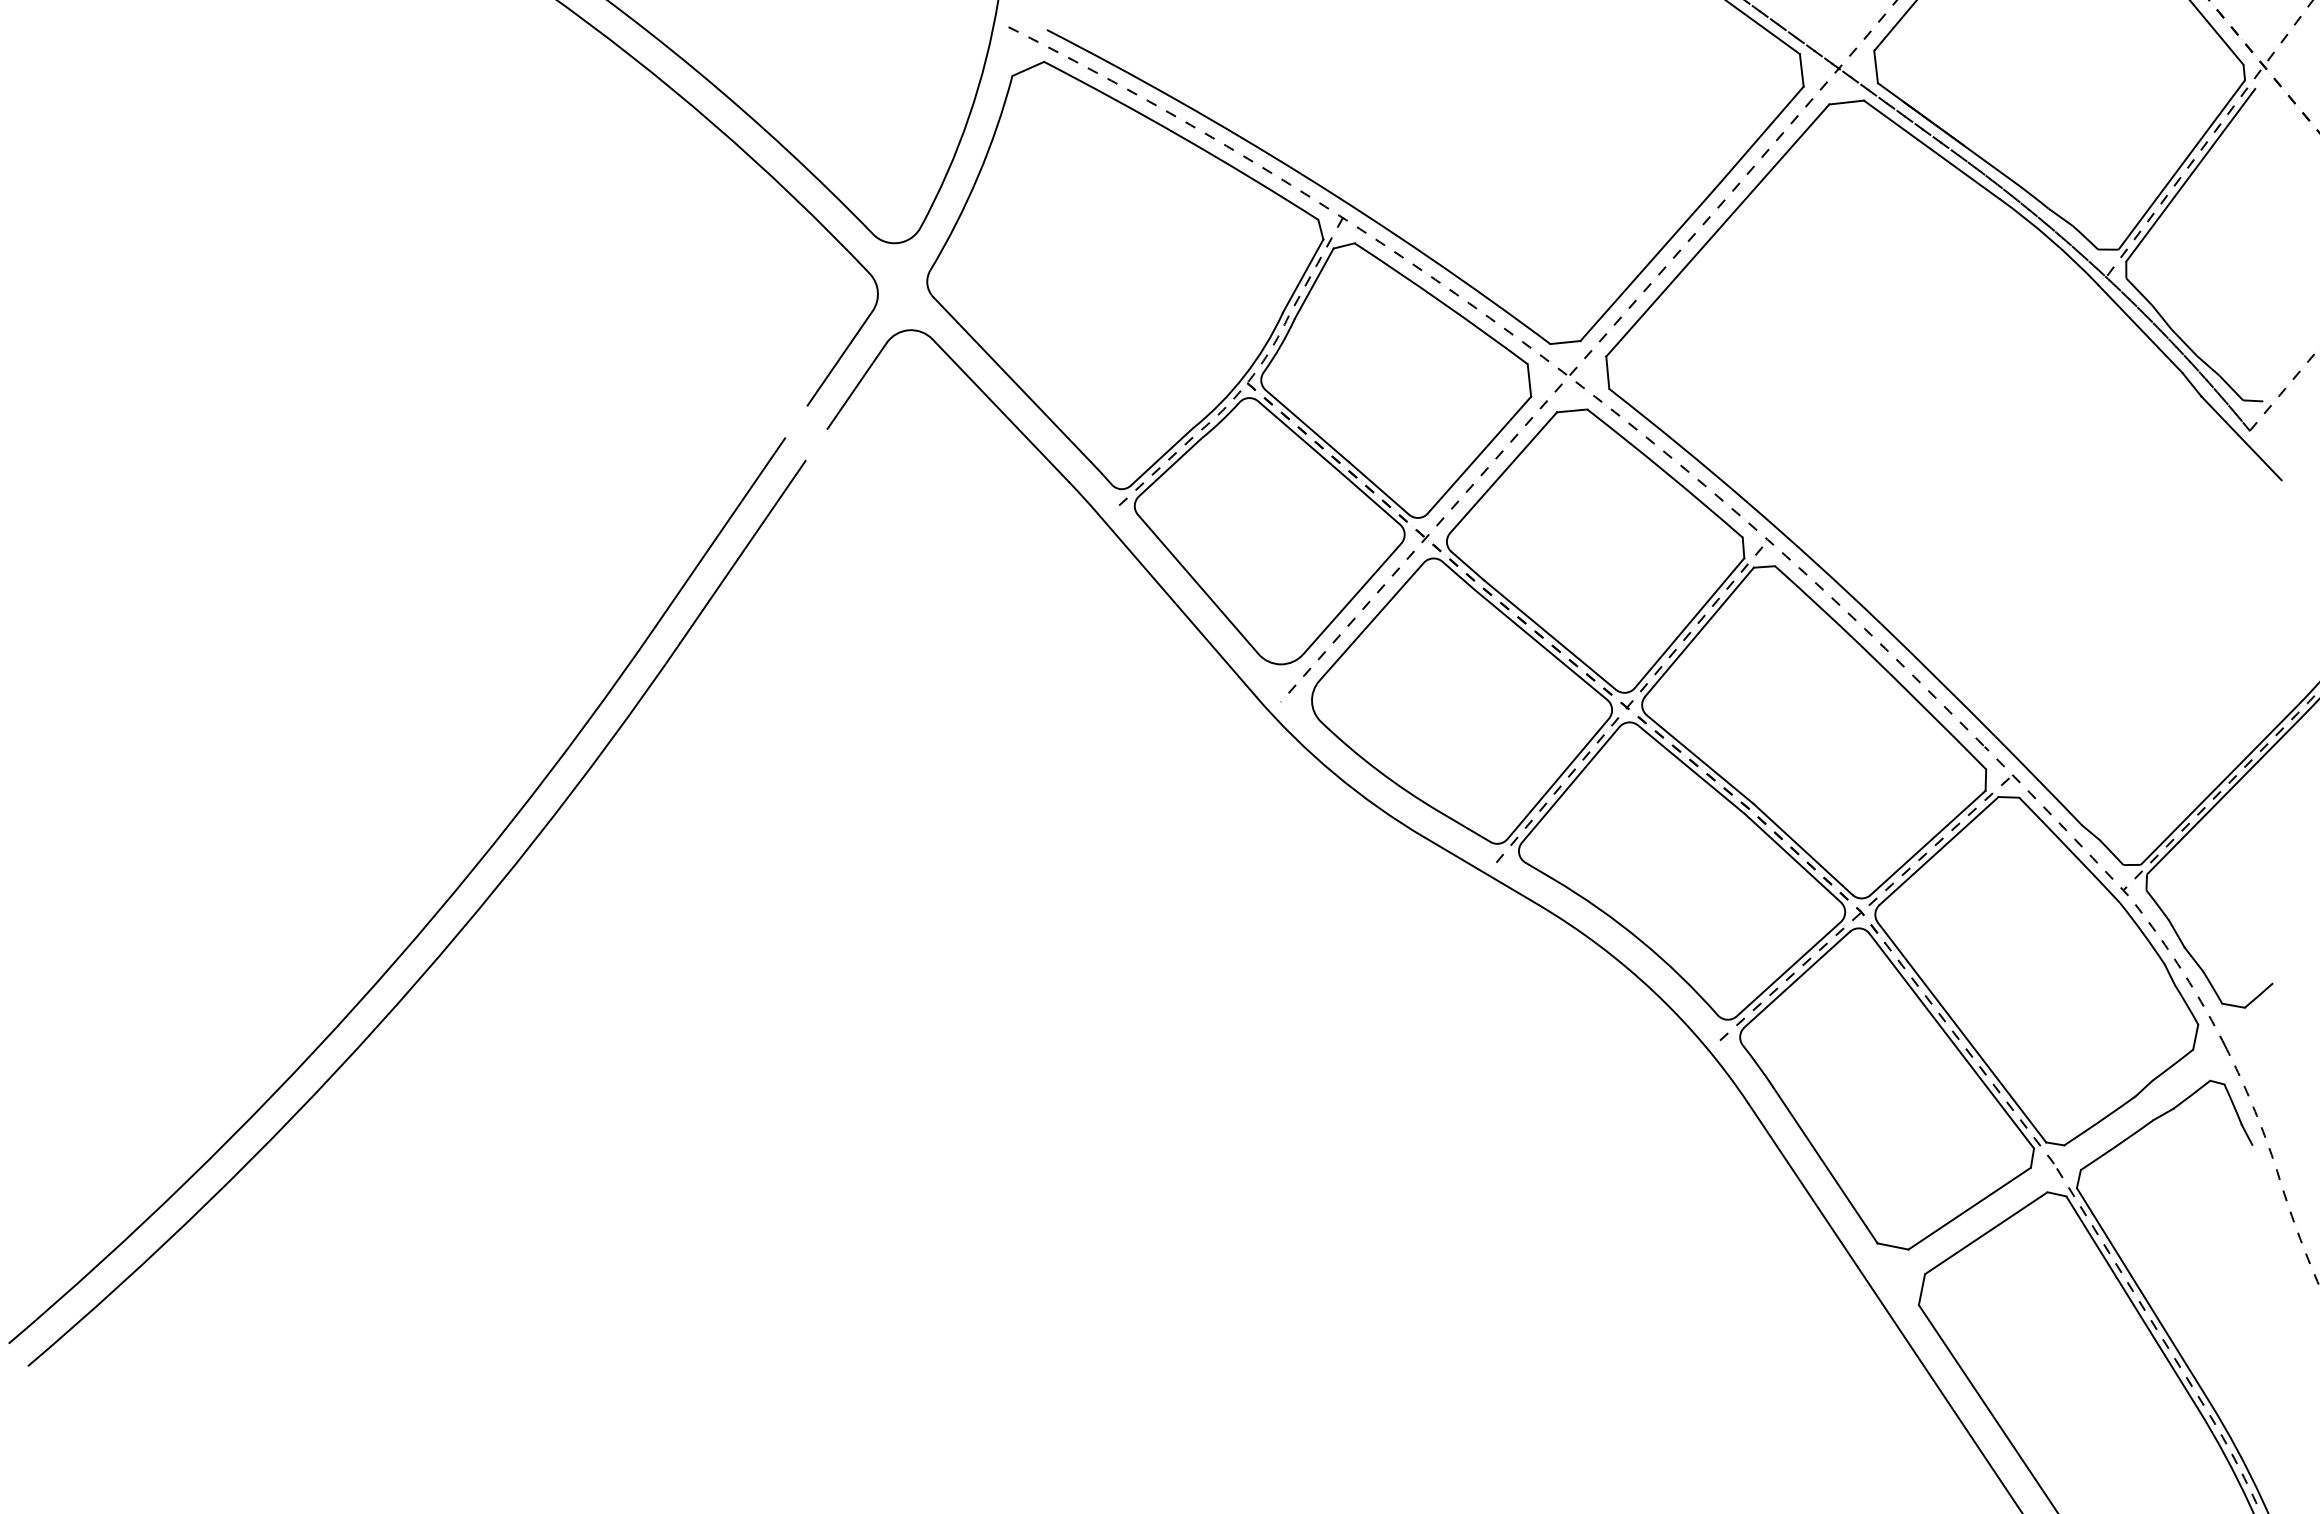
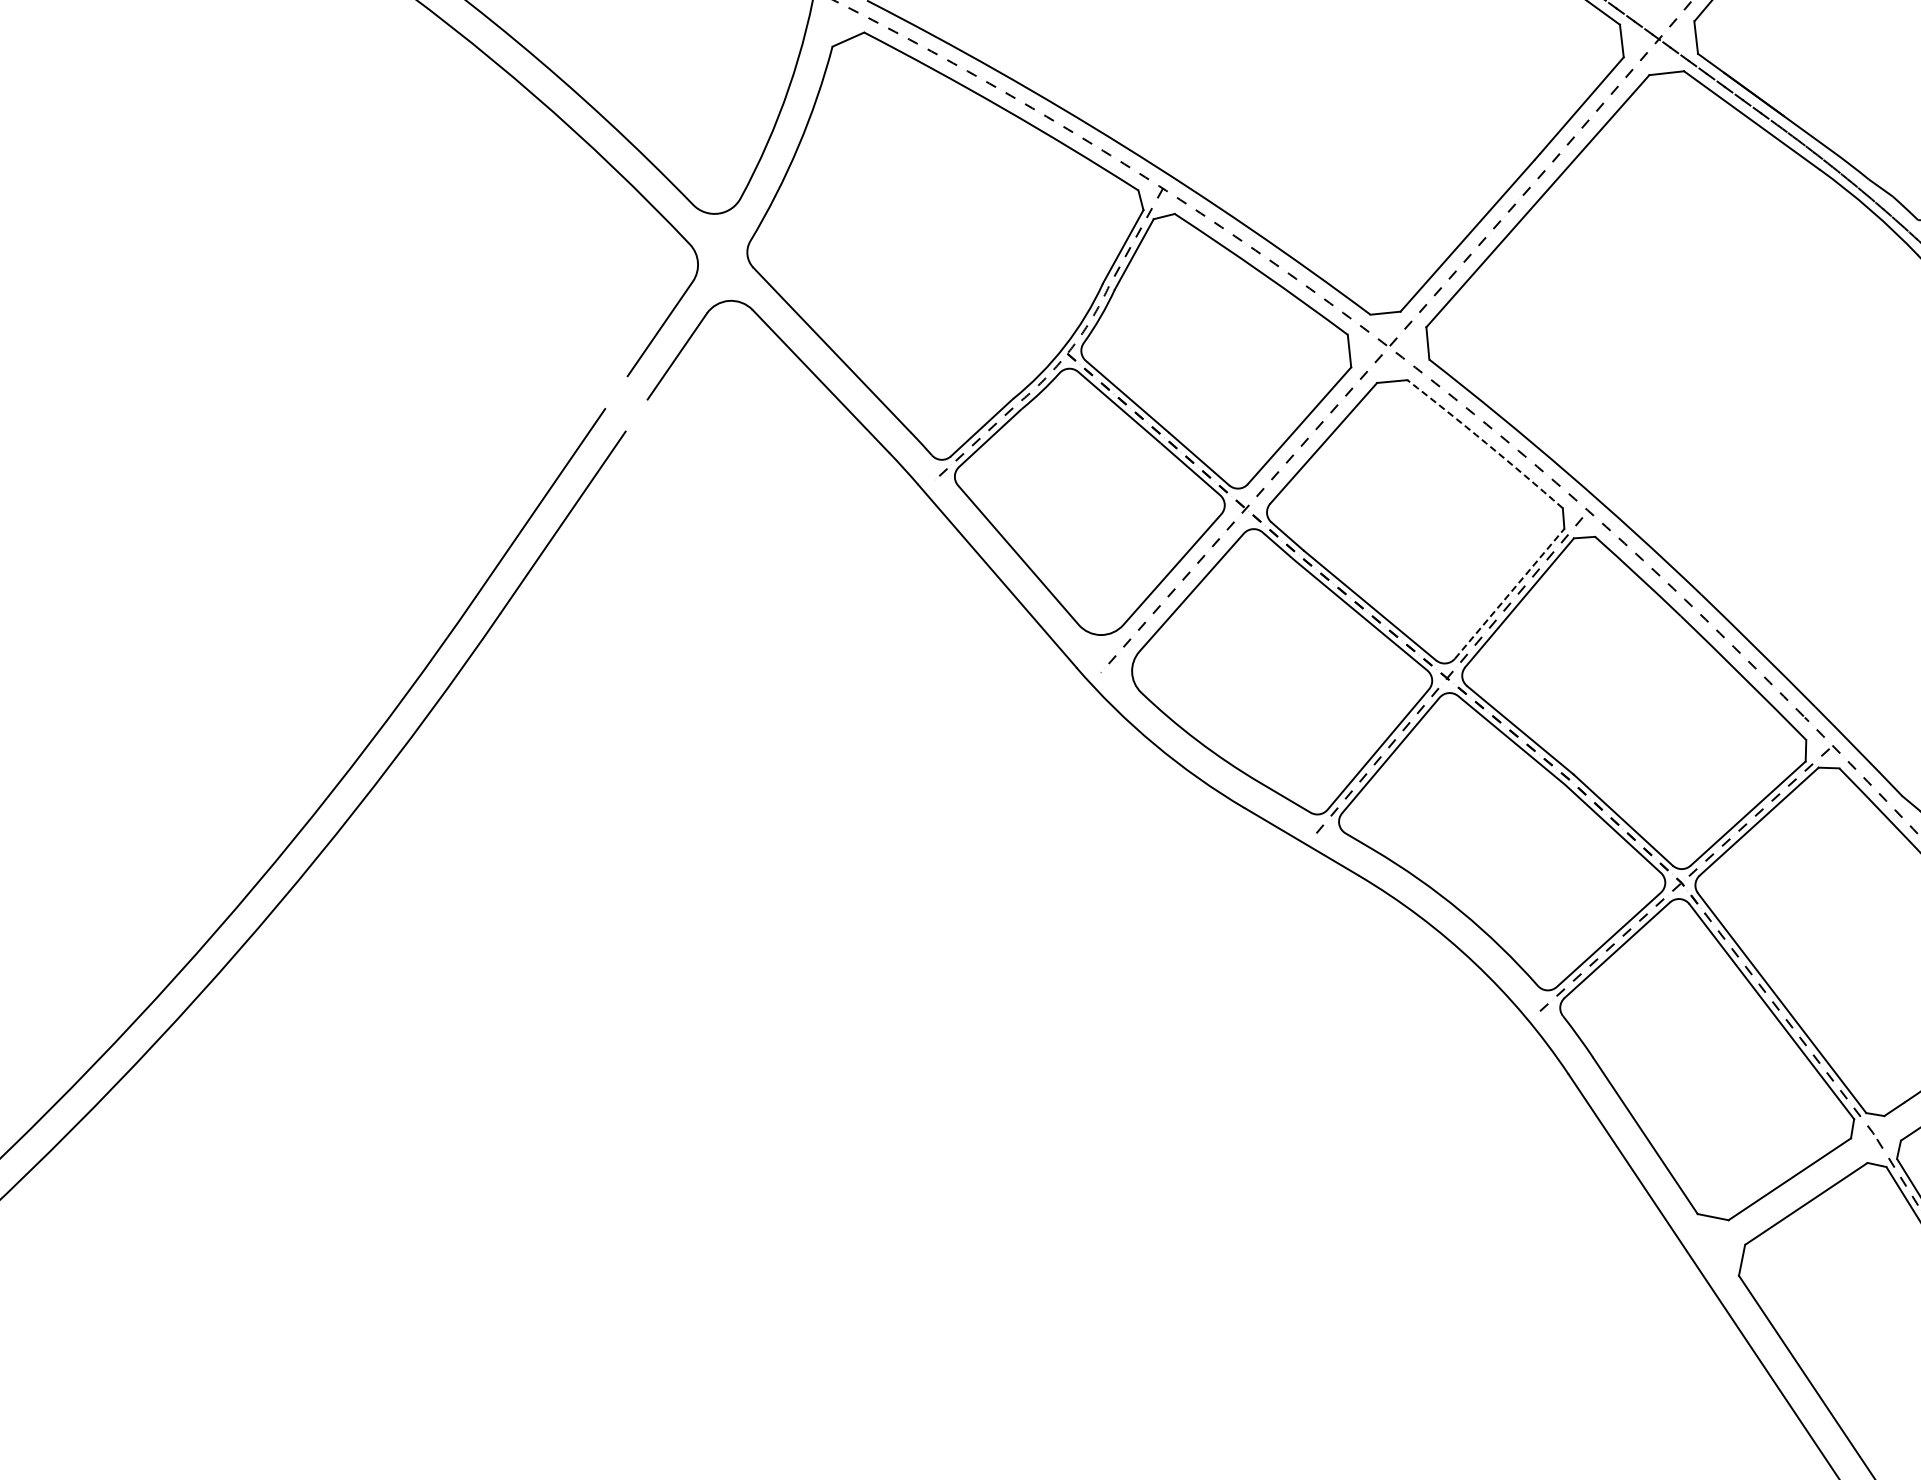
arc: (1665, 472) -> (1485, 443), solid -> dashed
line: (1689, 623) -> (1509, 594), solid -> dashed

